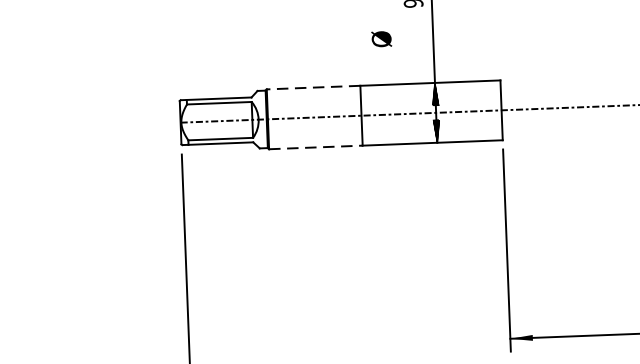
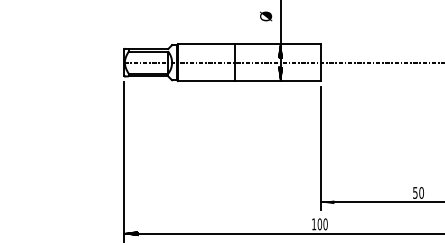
text: (382, 39) -> (266, 16), moved
line: (313, 87) -> (206, 44), dashed -> solid
line: (316, 146) -> (206, 80), dashed -> solid

